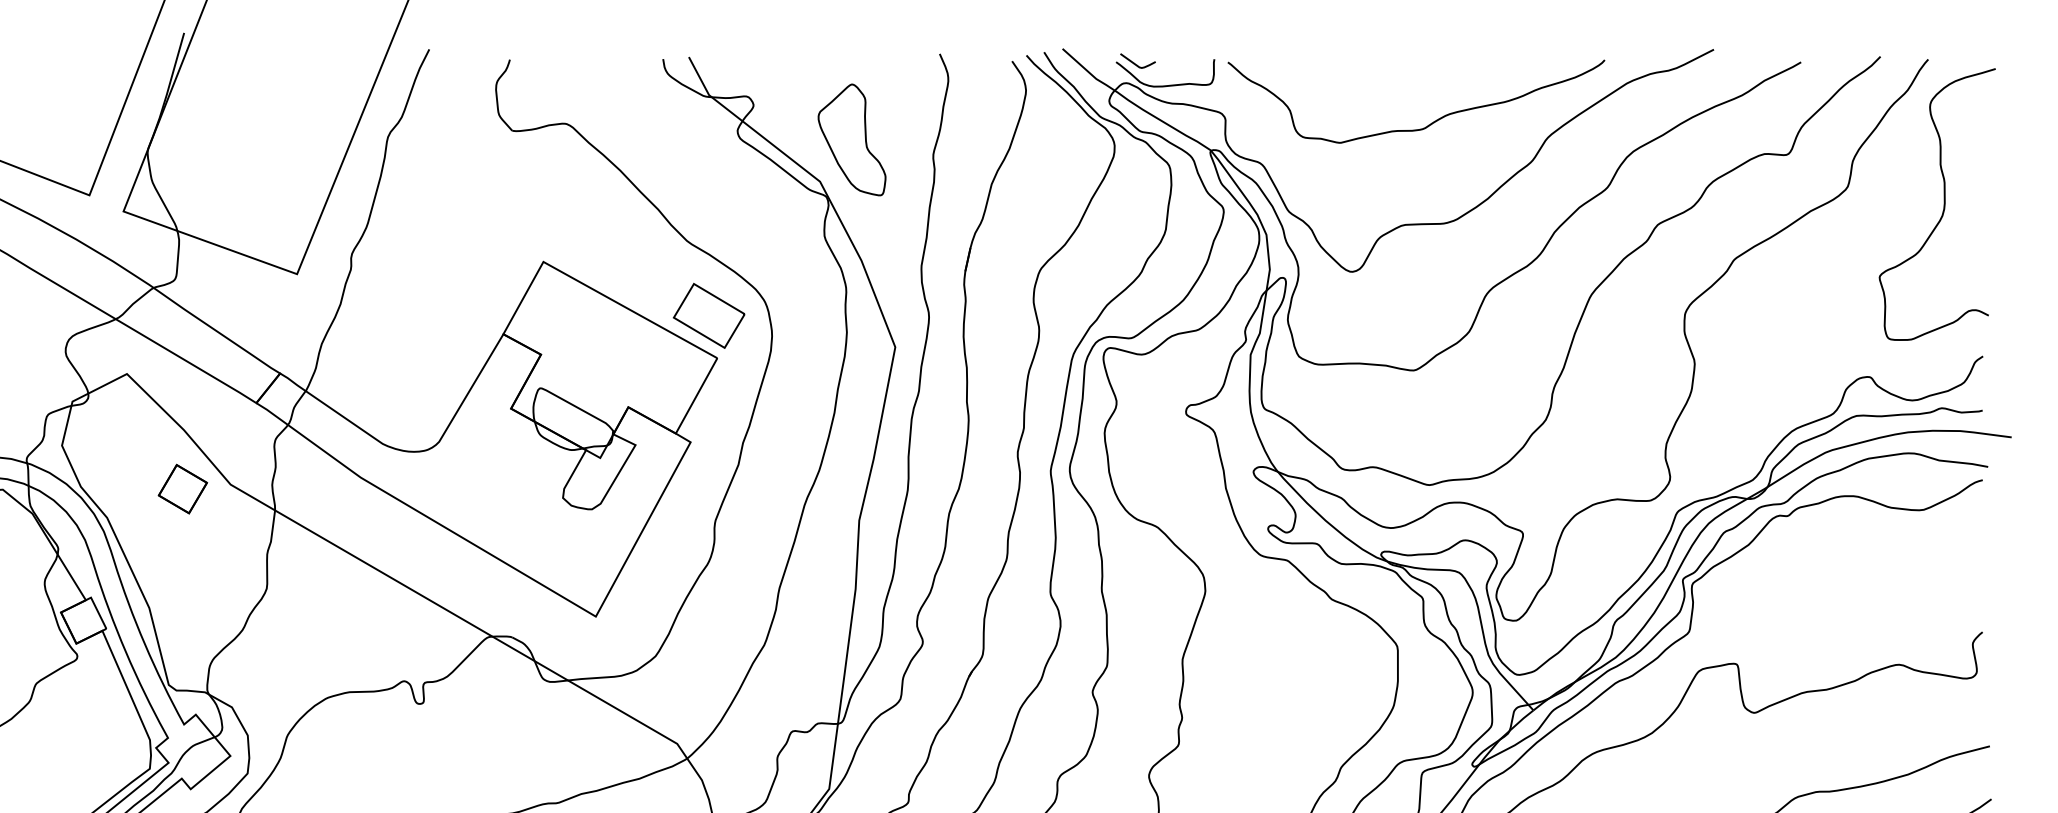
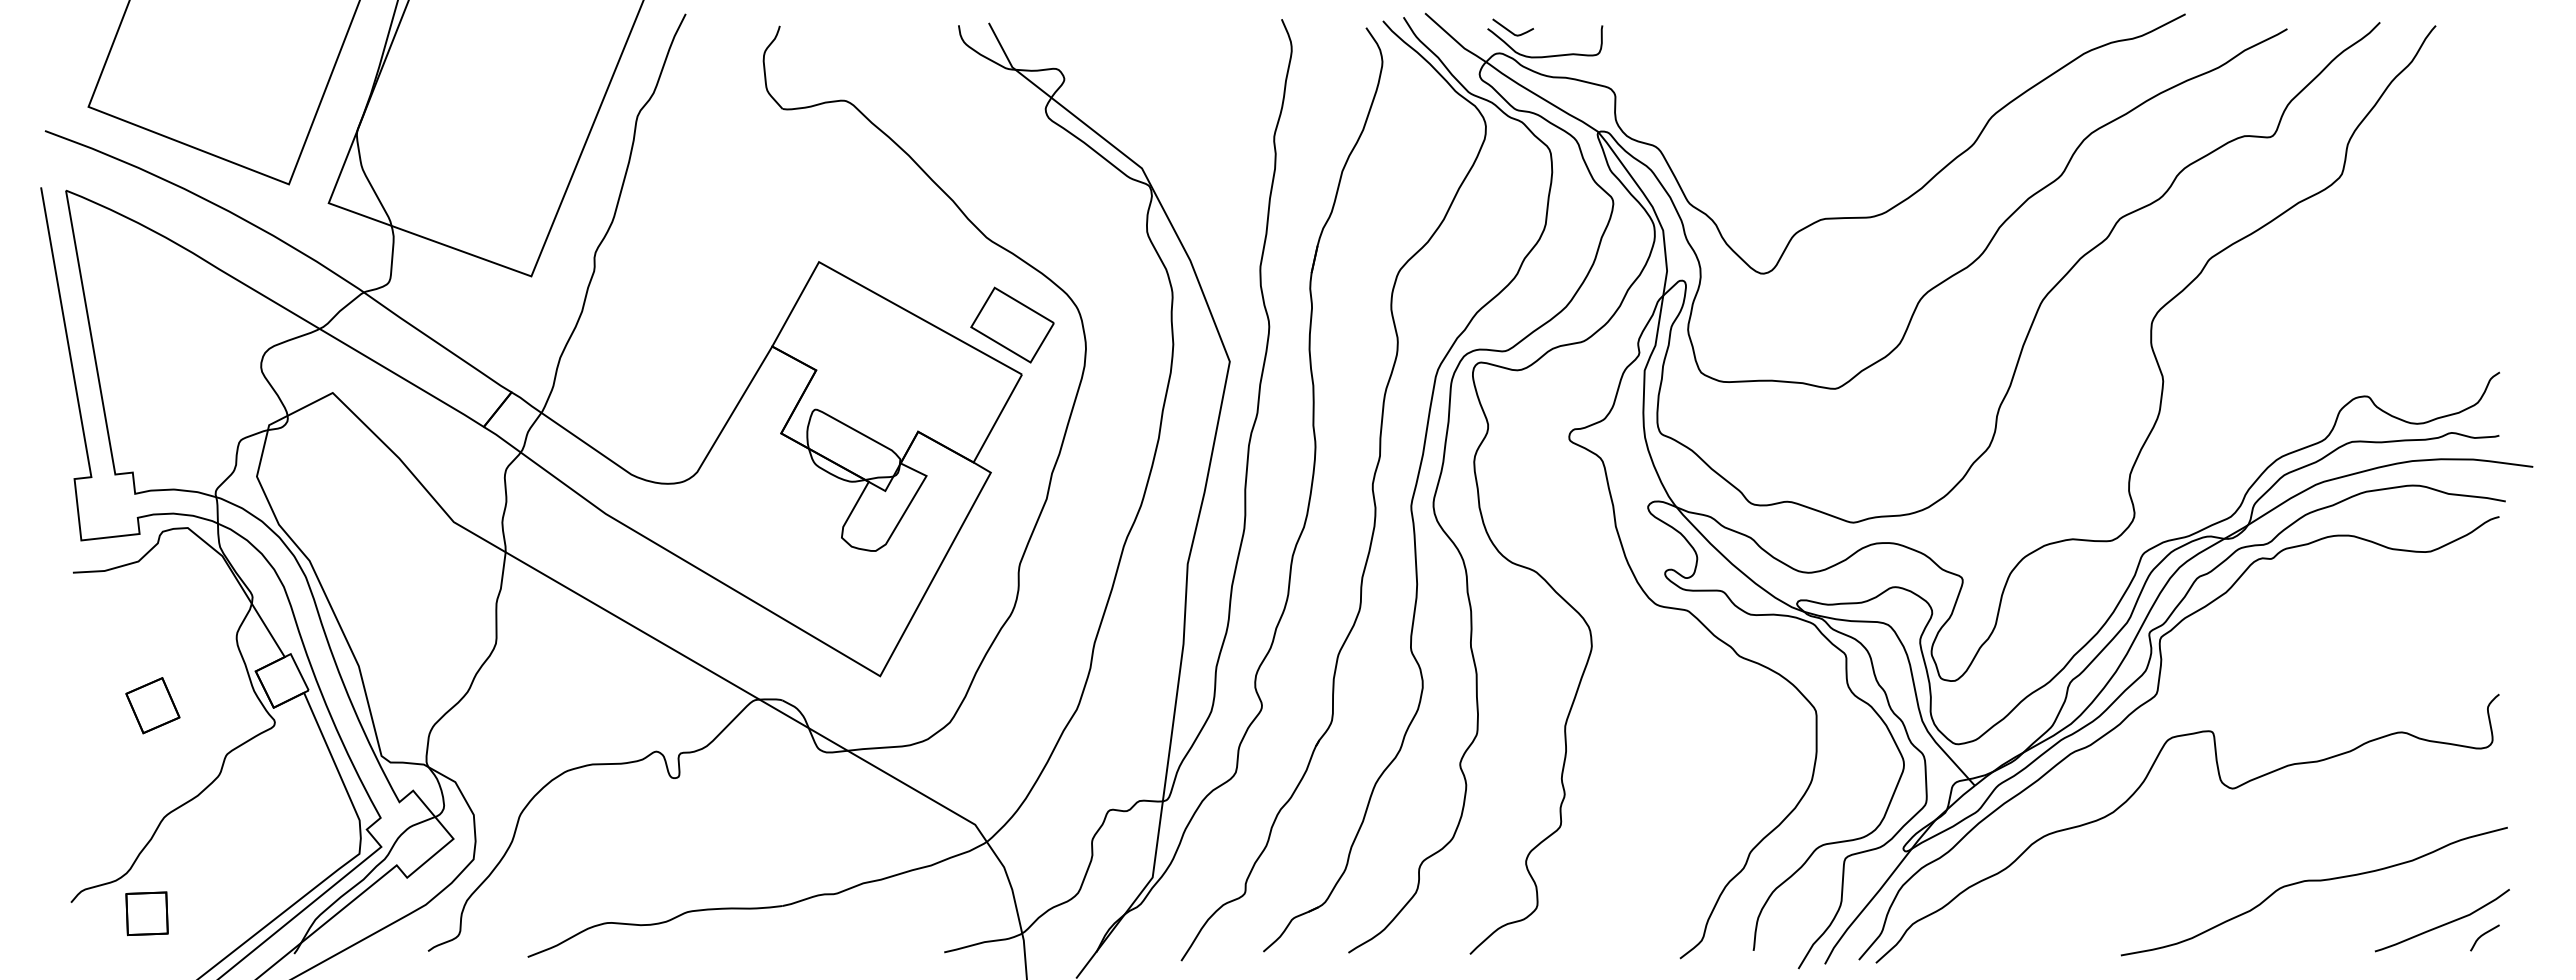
curve: (1430, 123) -> (1854, 100), removed
part: (852, 139) -> (1179, 119), removed
curve: (1943, 206) -> (2453, 197), removed
part: (183, 489) -> (398, 527), removed

